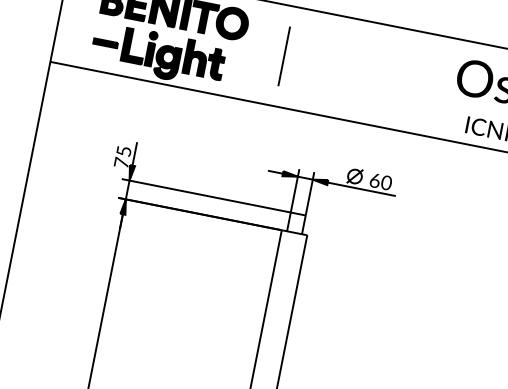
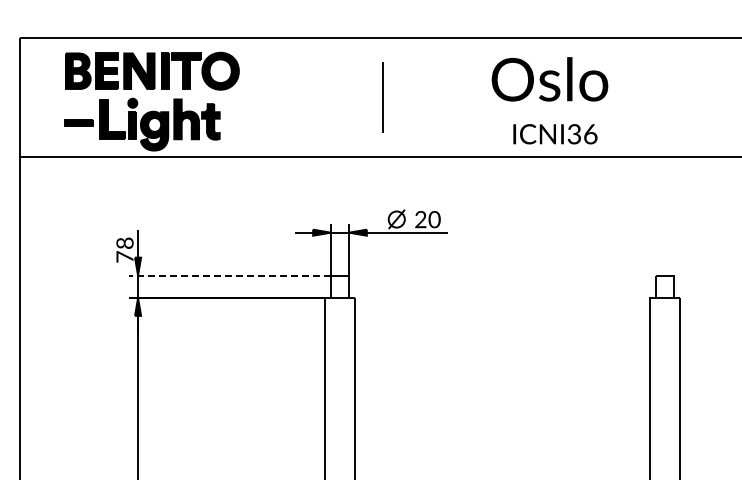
line: (283, 56) -> (382, 97), moved
text: (123, 150) -> (124, 242), 75 -> 78
text: (374, 180) -> (420, 219), 60 -> 20
line: (205, 195) -> (229, 275), solid -> dashed

